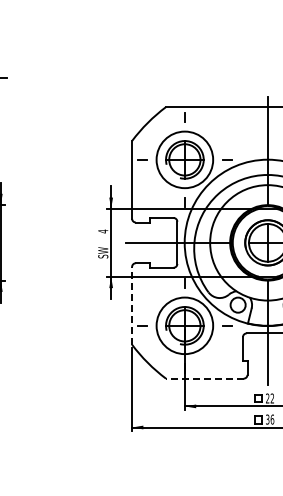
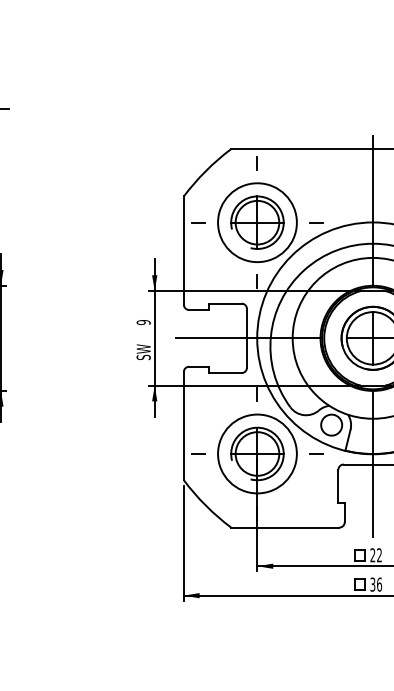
text: (103, 231) -> (144, 322), 4 -> 9
line: (132, 305) -> (184, 425), dashed -> solid
line: (204, 378) -> (284, 527), dashed -> solid

